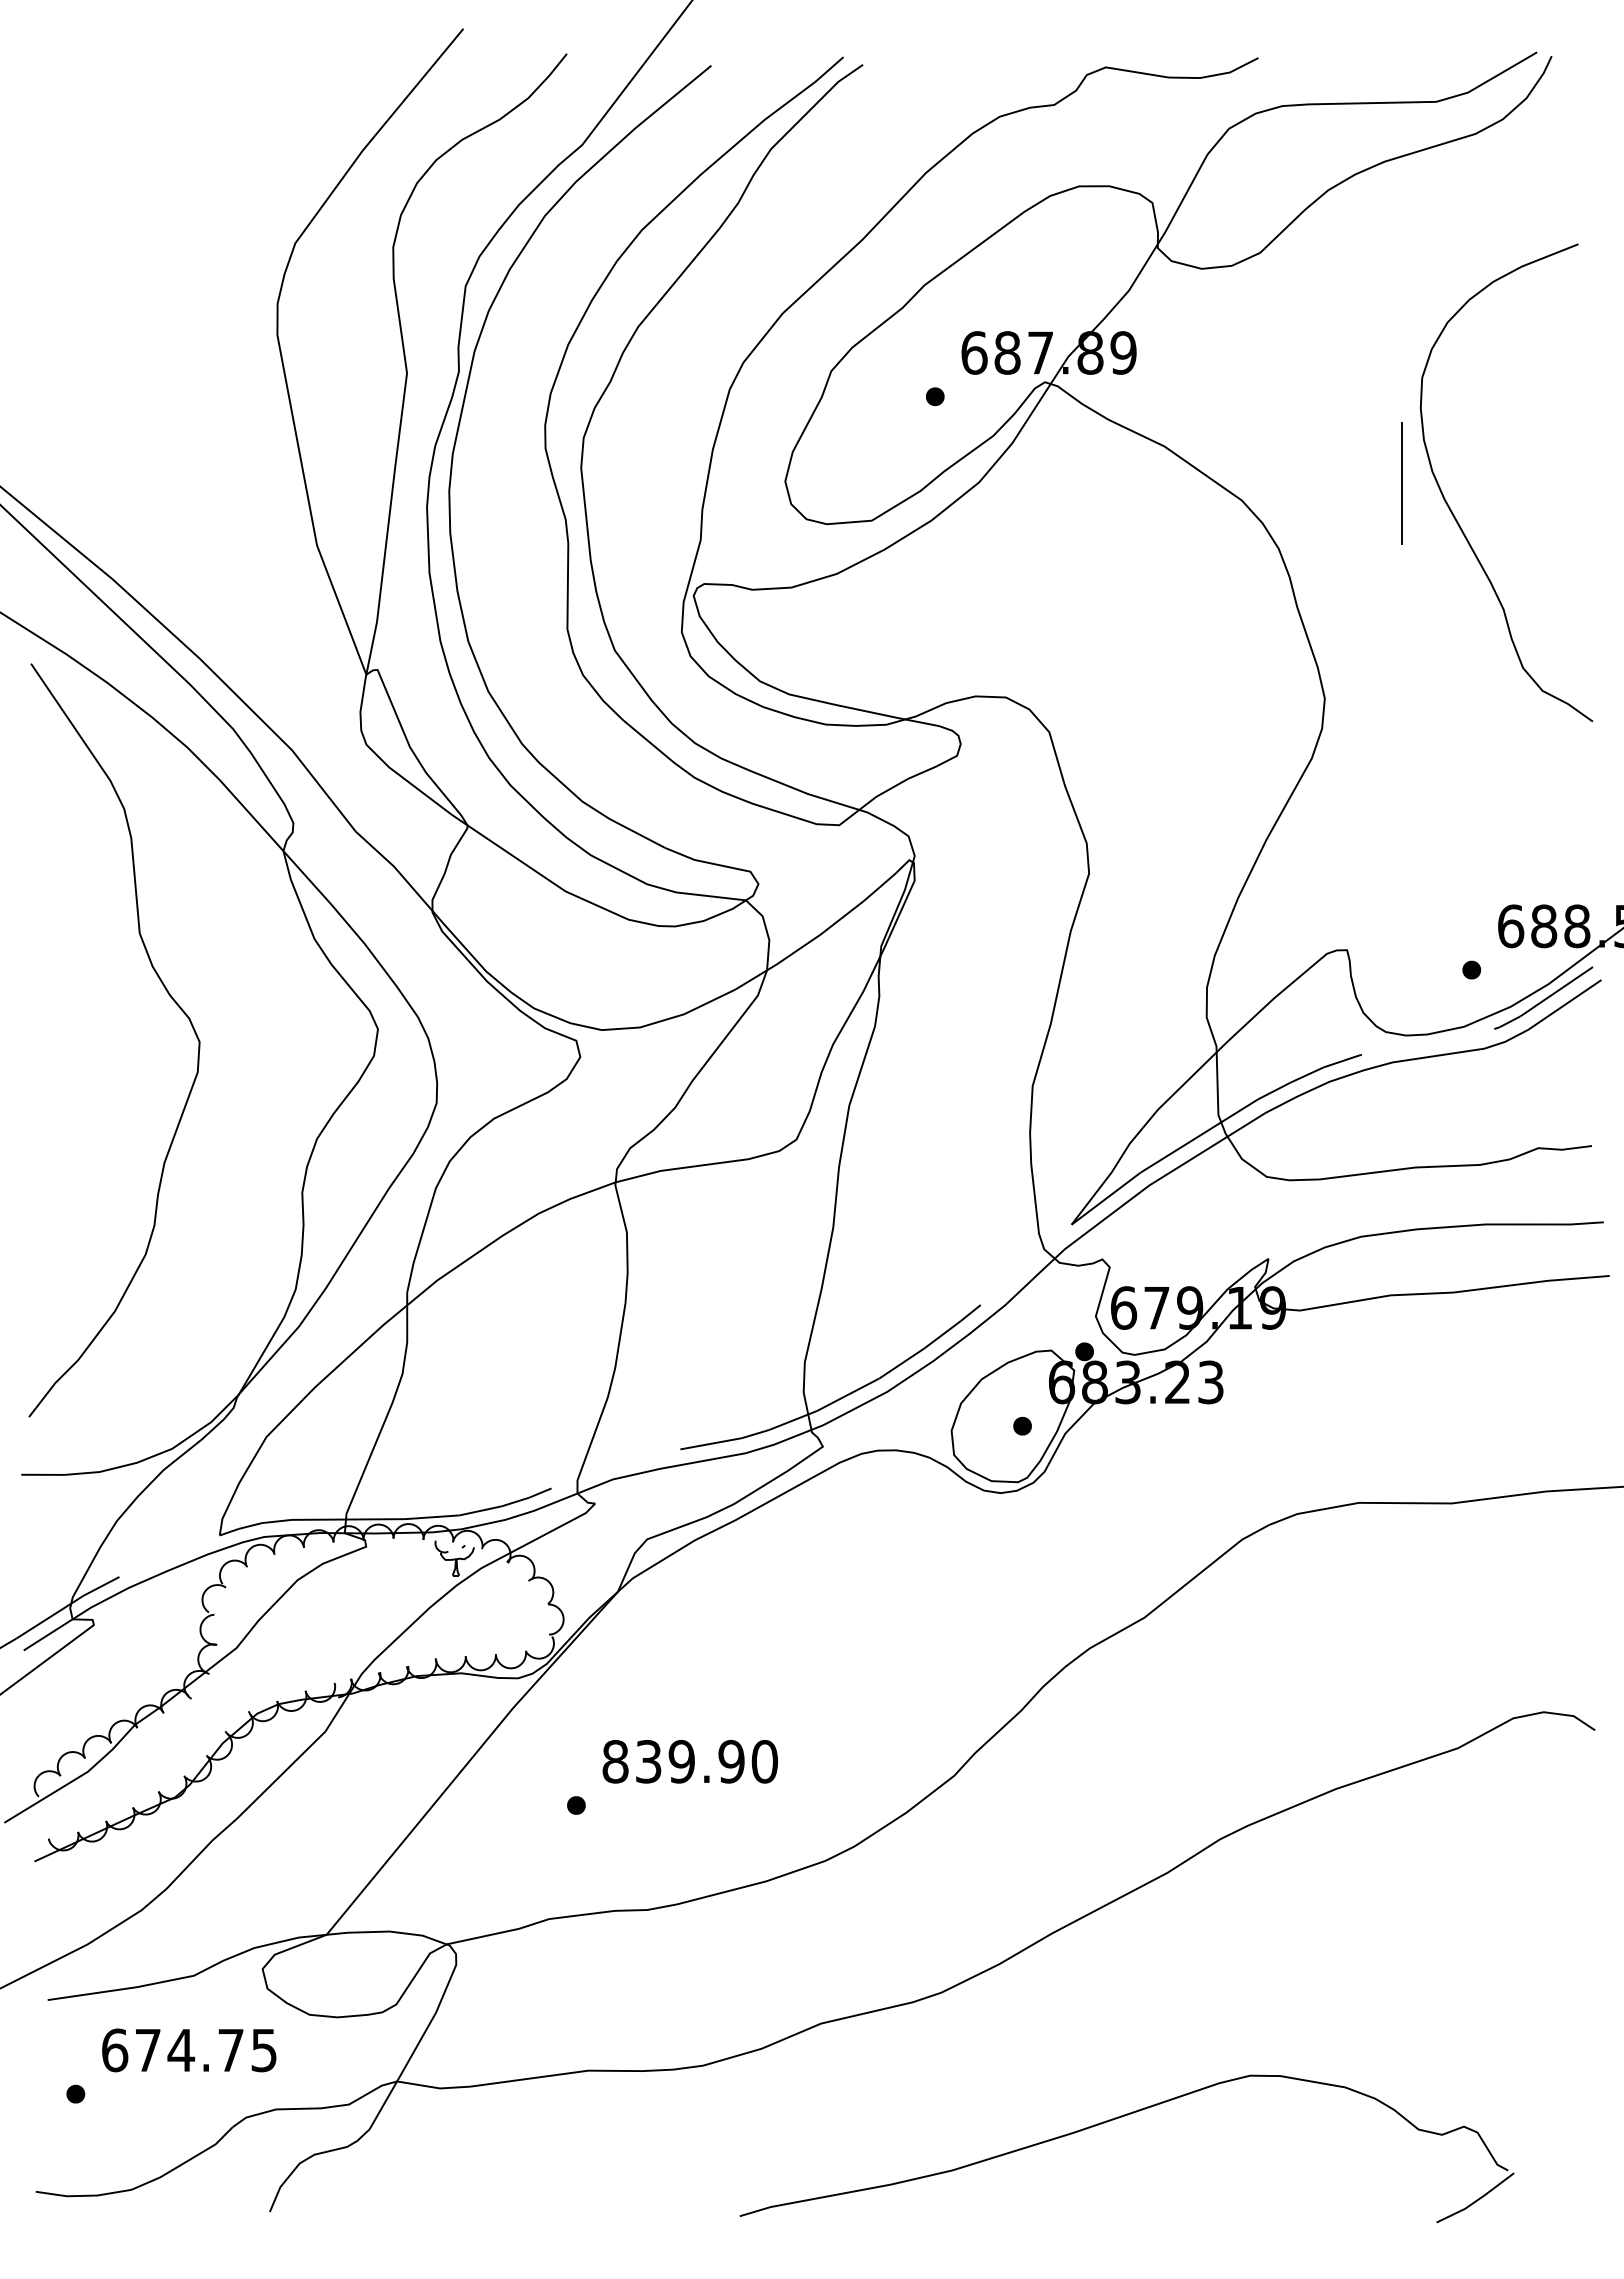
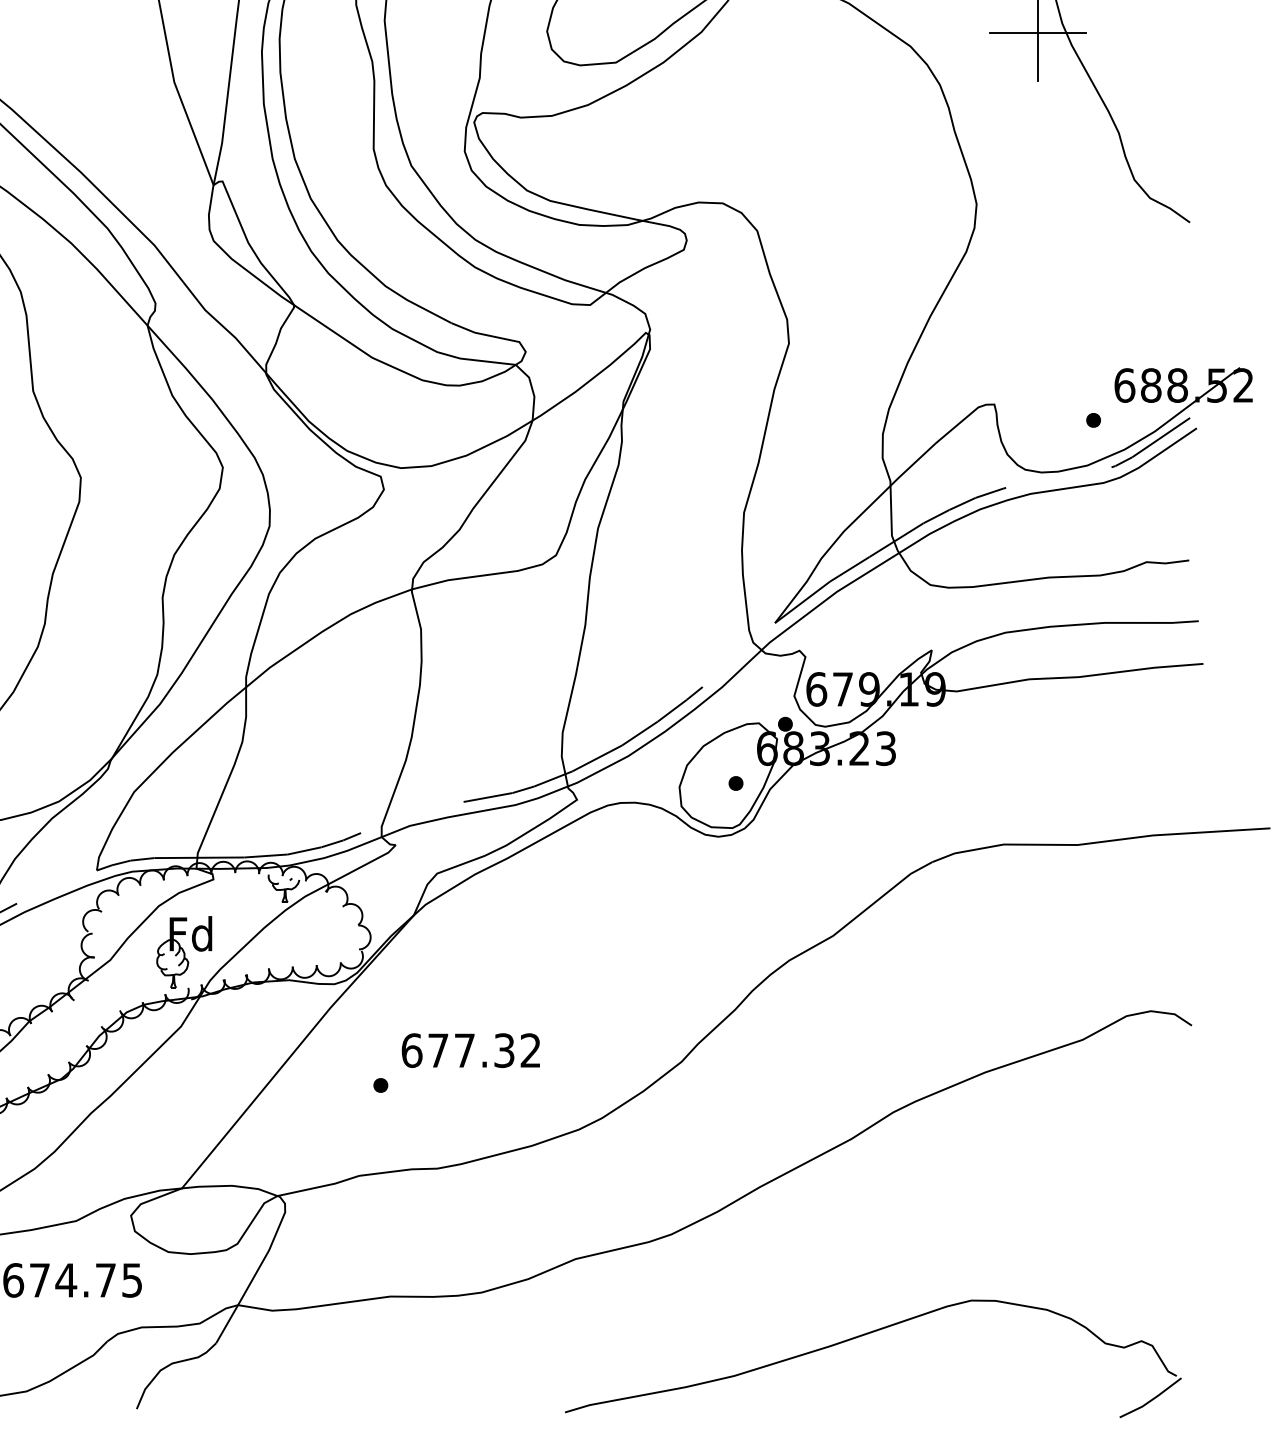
line: (1402, 483) -> (1038, 33), added
part: (329, 1637) -> (184, 951), added
text: (689, 1761) -> (470, 1050), 839.90 -> 677.32
part: (1116, 2119) -> (864, 1335), moved

